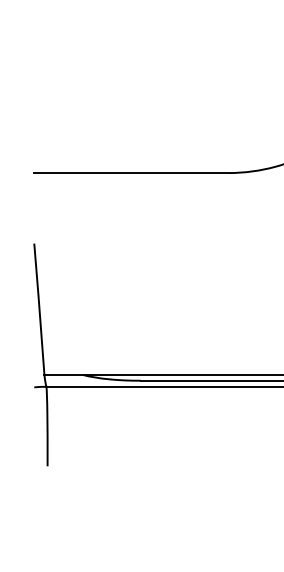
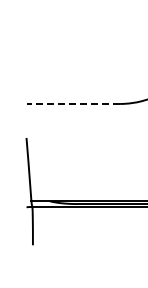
line: (131, 172) -> (73, 103), solid -> dashed

